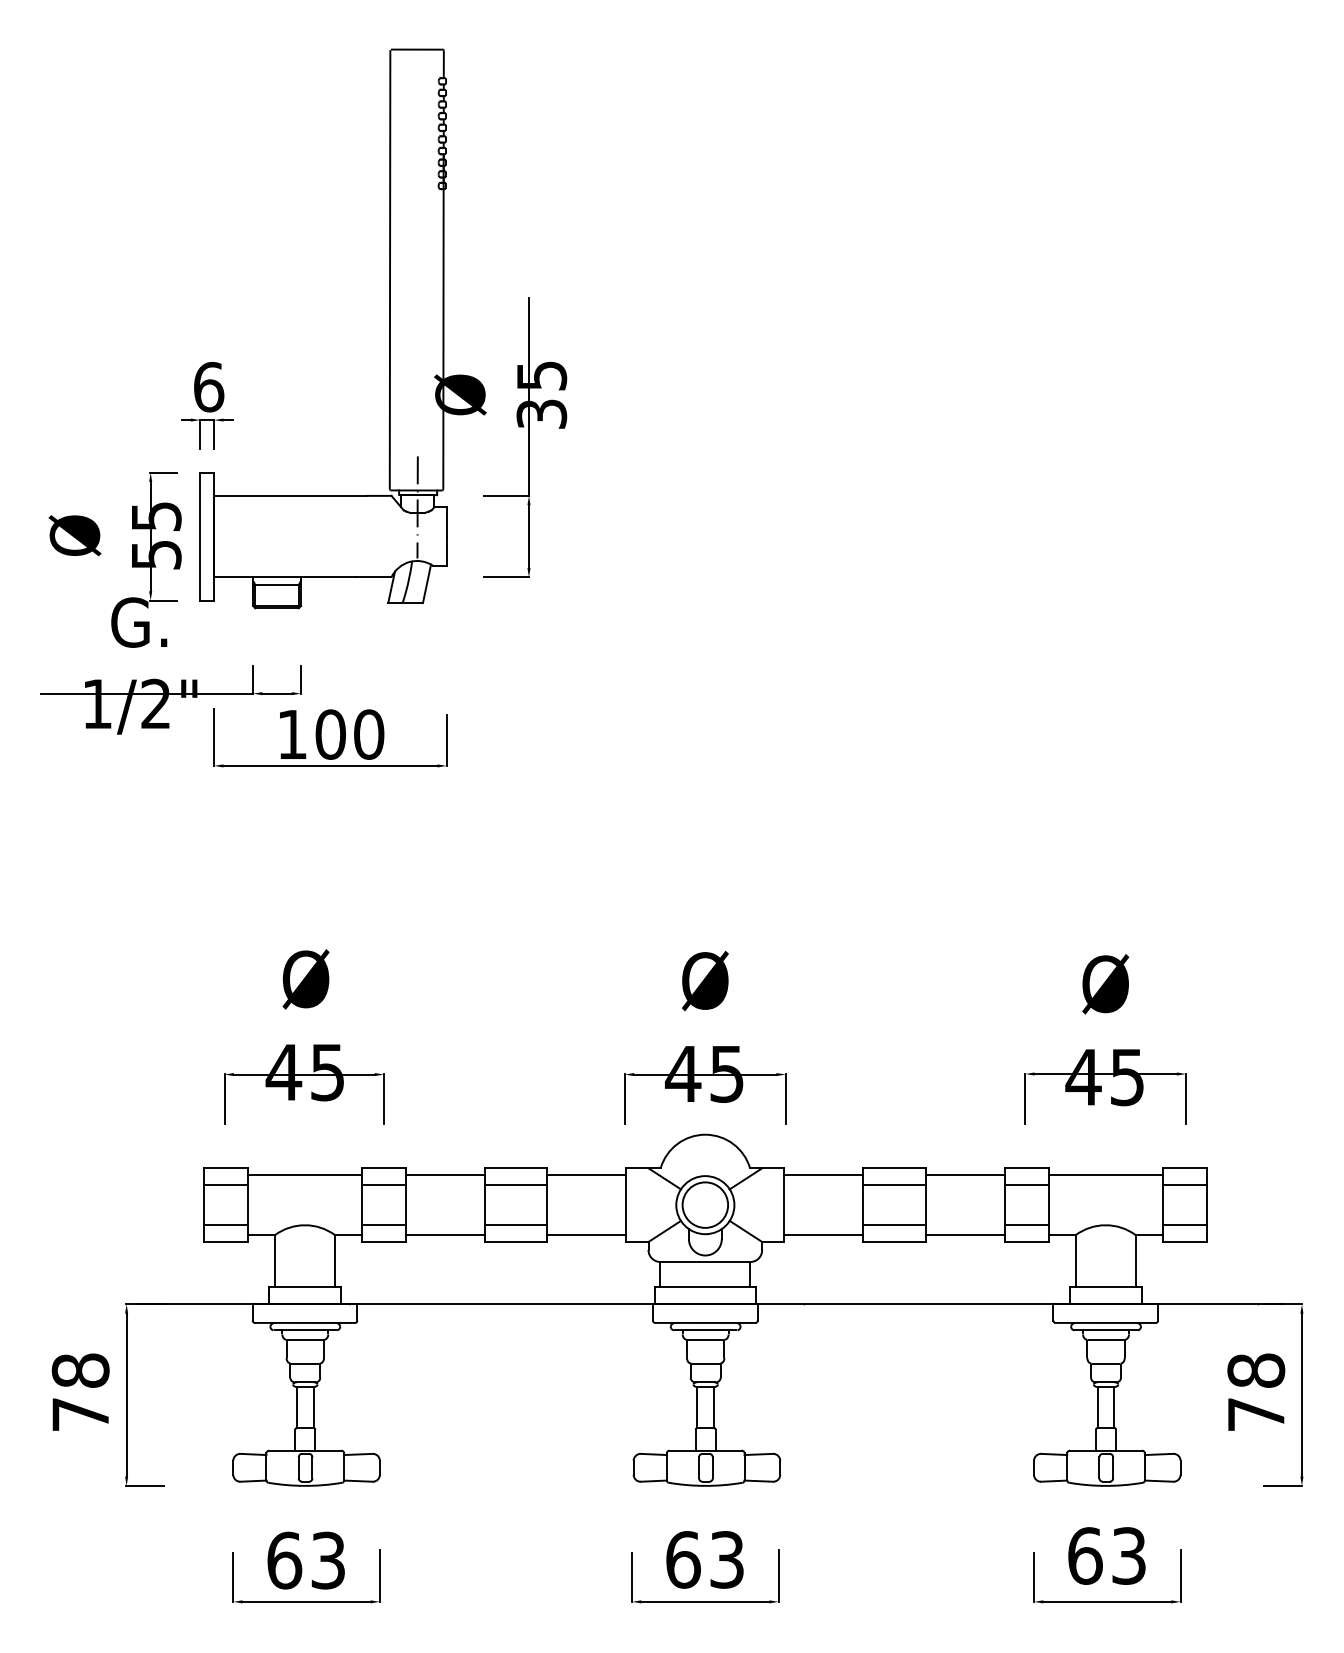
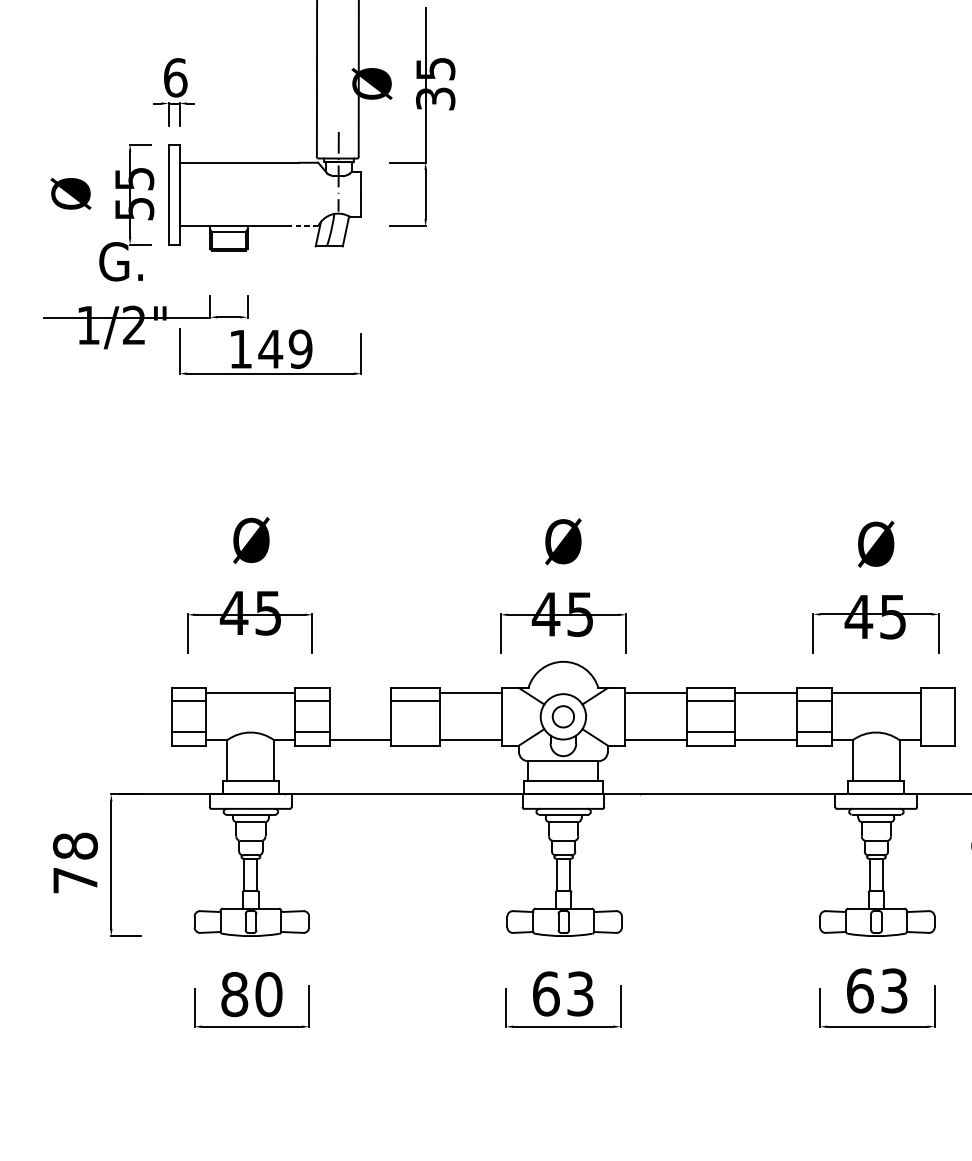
line: (373, 577) -> (304, 226), solid -> dashed
text: (349, 734) -> (285, 349), 100 -> 149
line: (445, 1175) -> (360, 693), removed
line: (1184, 1185) -> (937, 701), removed
circle: (705, 1204) -> (563, 716), size x0.6
line: (516, 1225) -> (415, 732), removed
line: (1184, 1225) -> (937, 732), removed
text: (306, 1560) -> (251, 994), 63 -> 80

